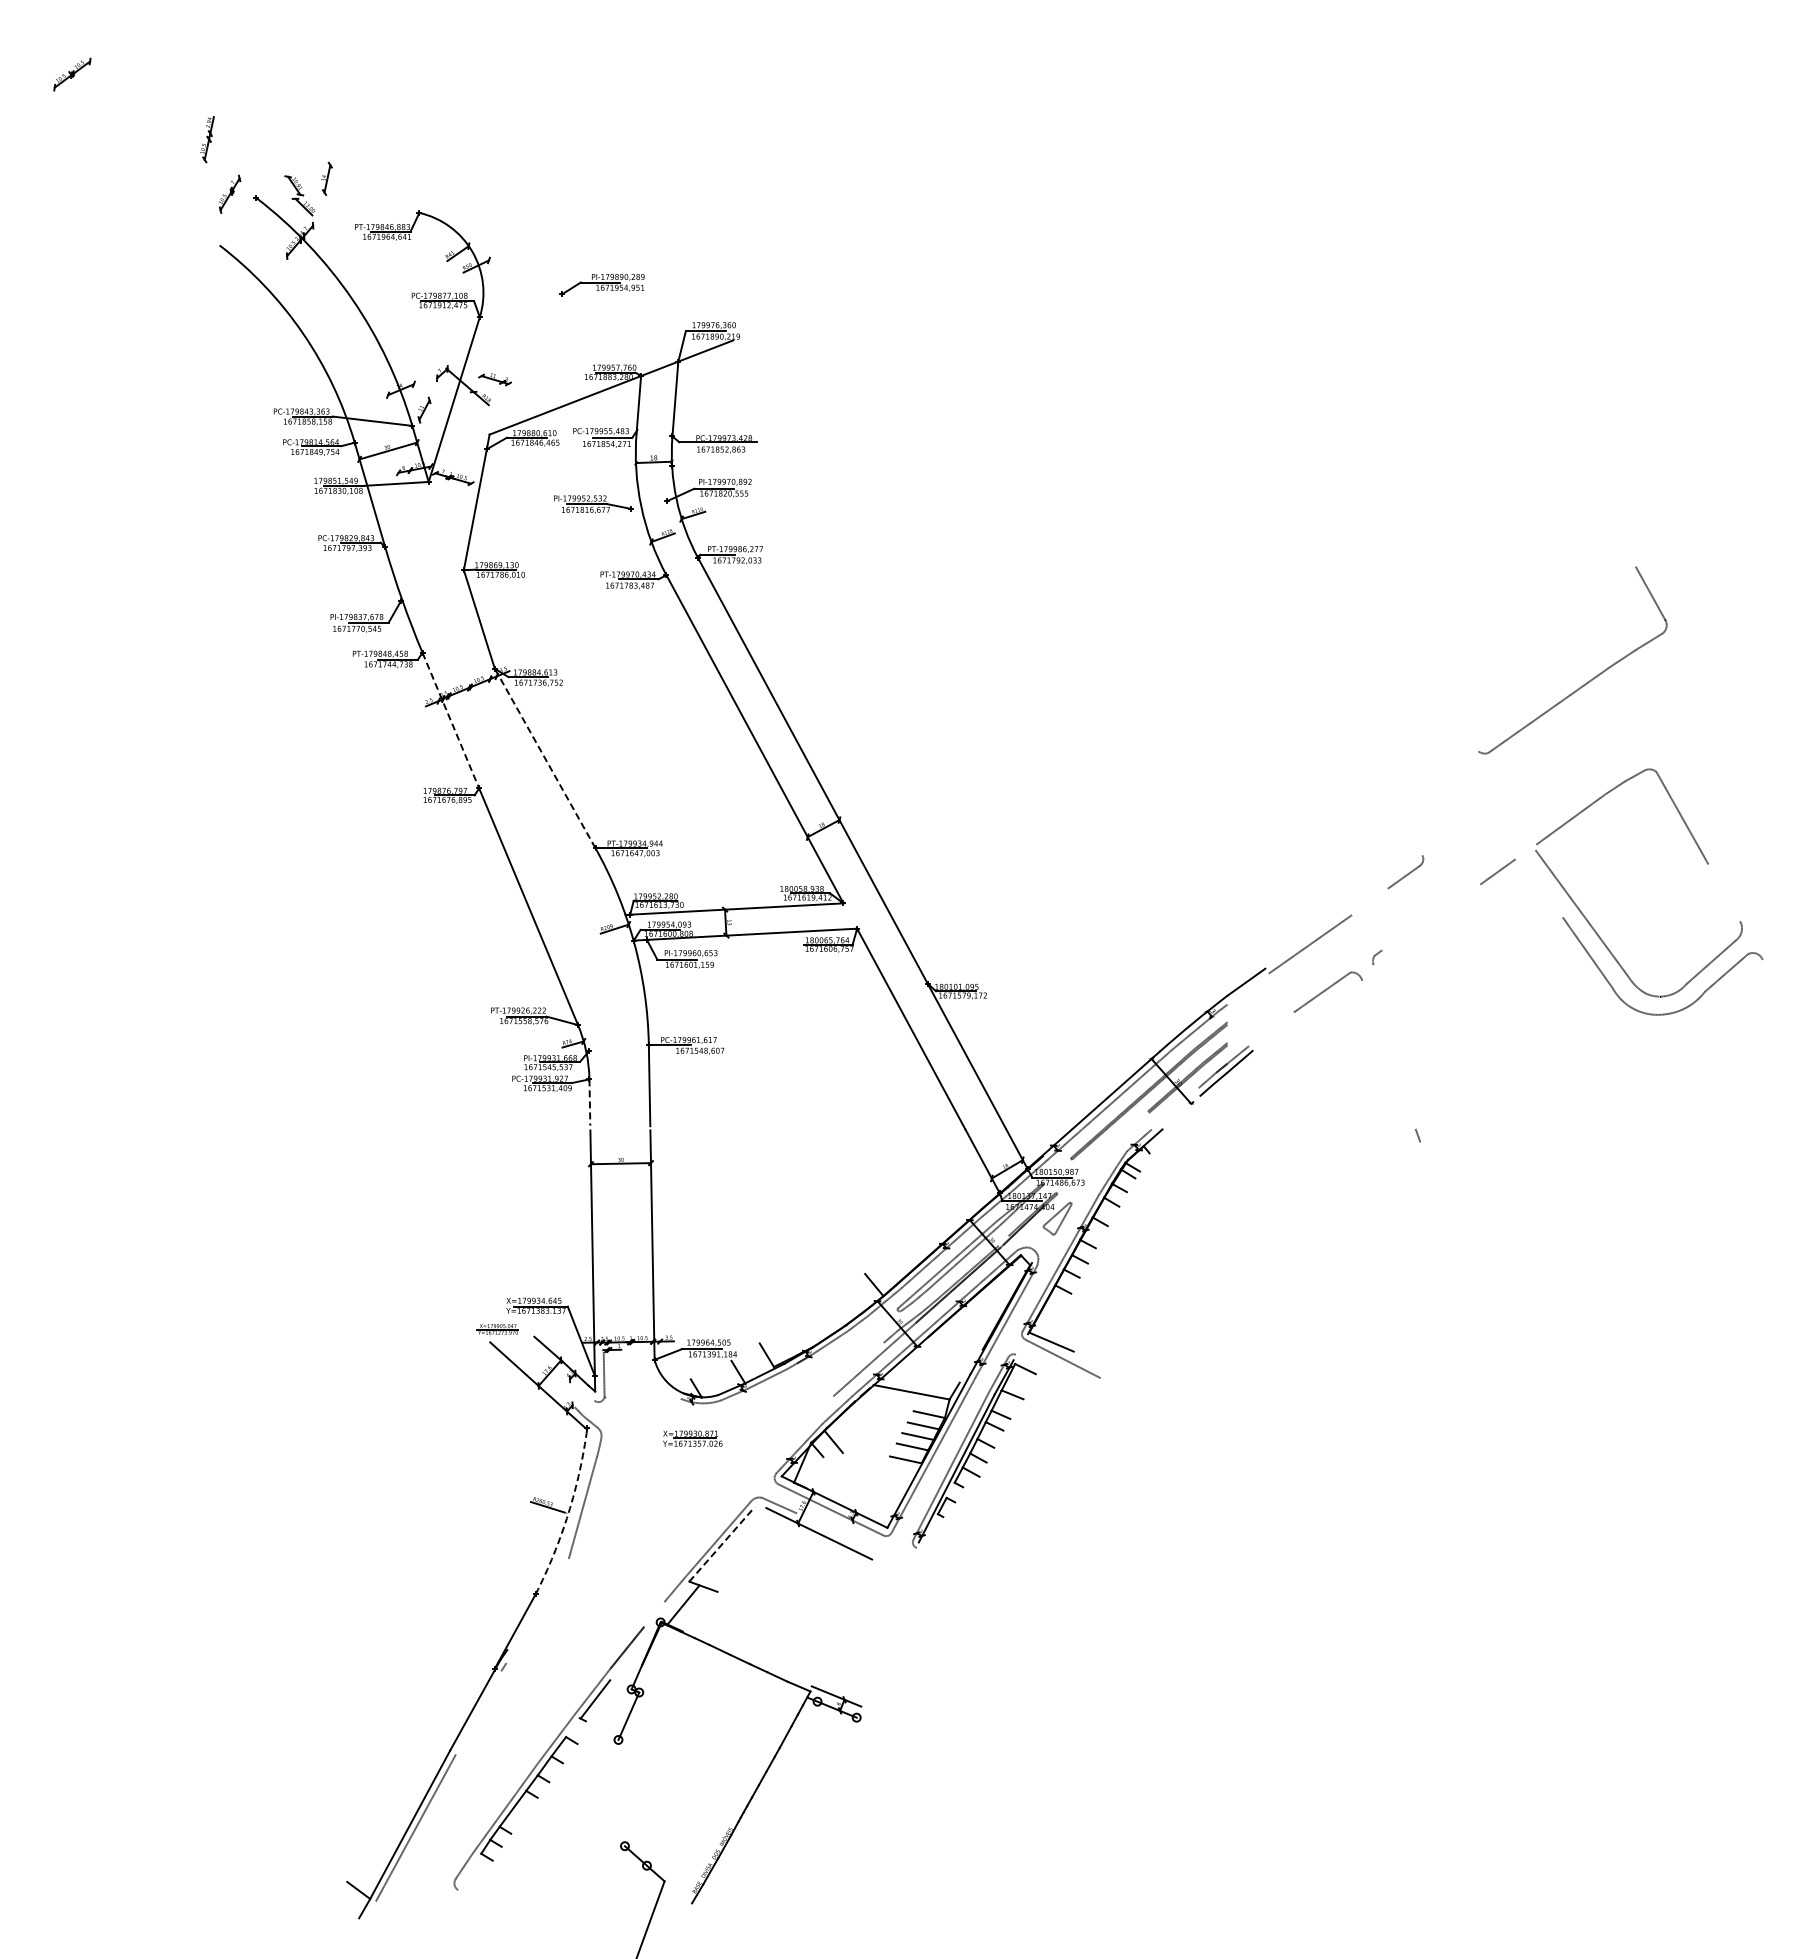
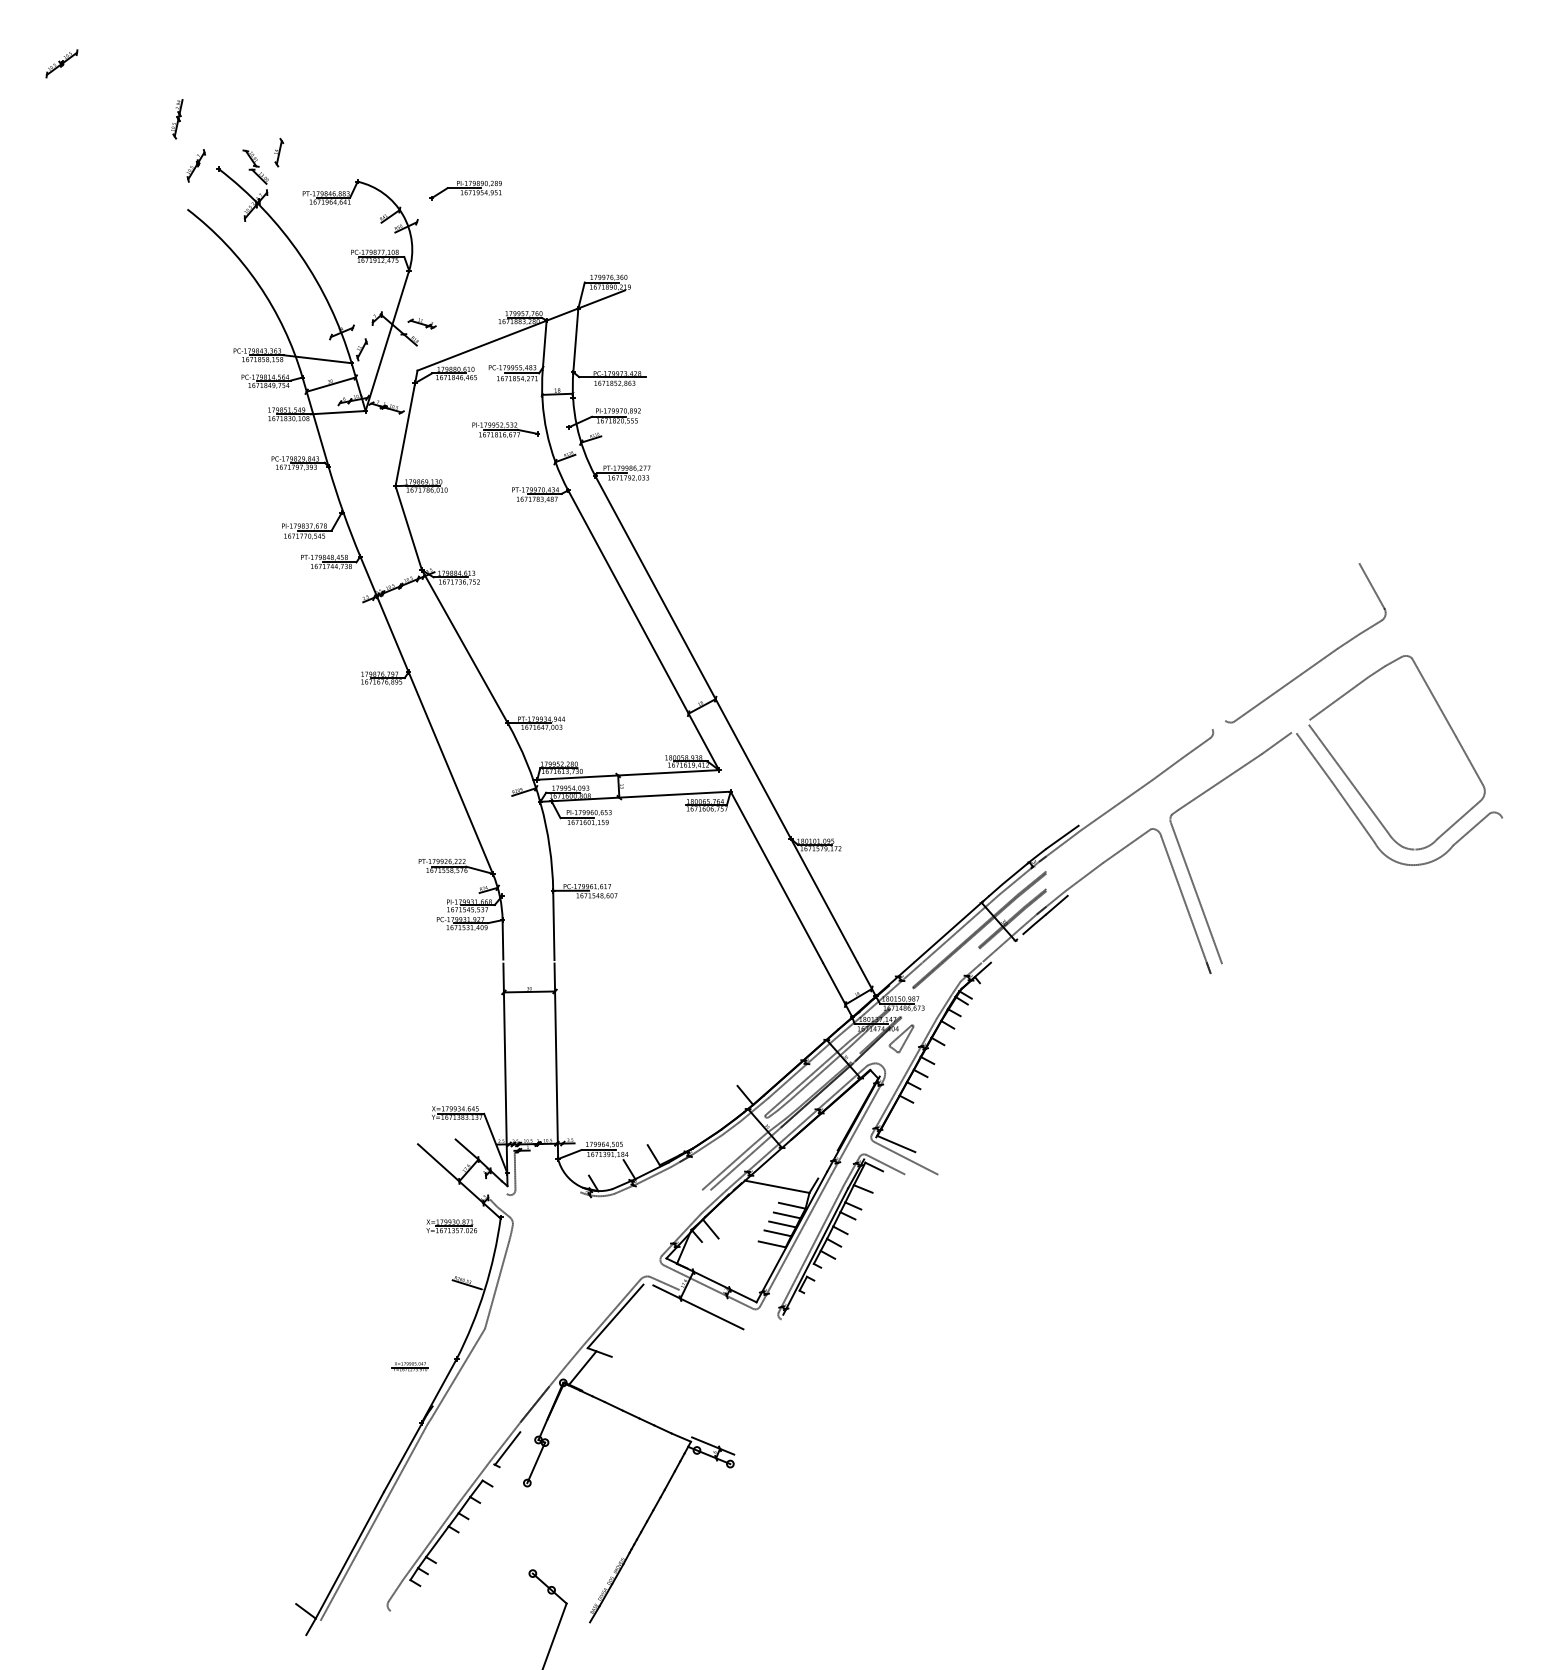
part: (601, 285) -> (465, 190), moved
part: (1586, 682) -> (1317, 662), moved
line: (450, 720) -> (384, 614), dashed -> solid
line: (545, 758) -> (465, 646), dashed -> solid
line: (1541, 888) -> (1313, 757), added
line: (1724, 892) -> (1469, 760), added
line: (1369, 901) -> (1167, 768), added
line: (1431, 917) -> (1220, 782), added
line: (1243, 991) -> (1059, 845), added
line: (1270, 1029) -> (1082, 877), added
line: (1403, 1047) -> (1196, 892), added
line: (1391, 1061) -> (1186, 904), added
line: (589, 1103) -> (502, 940), dashed -> solid
line: (1175, 1108) -> (1002, 944), added
part: (497, 1329) -> (409, 1366), moved
line: (1038, 1365) -> (885, 1163), added
line: (853, 1369) -> (727, 1167), added
part: (692, 1438) -> (451, 1226), moved
arc: (568, 1513) -> (484, 1290), dashed -> solid
line: (722, 1544) -> (615, 1316), dashed -> solid
line: (537, 1611) -> (458, 1373), added
line: (654, 1614) -> (558, 1376), added
line: (478, 1712) -> (408, 1459), added

